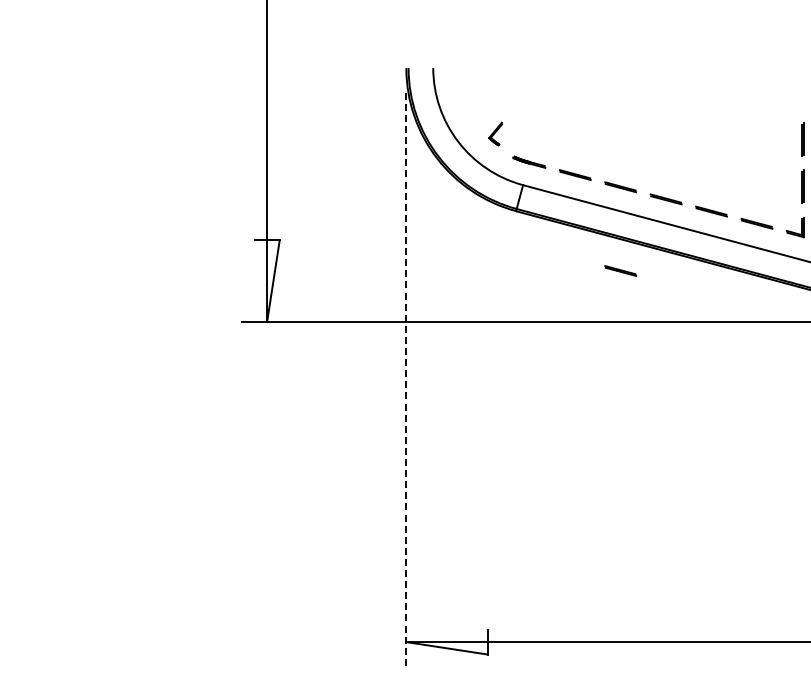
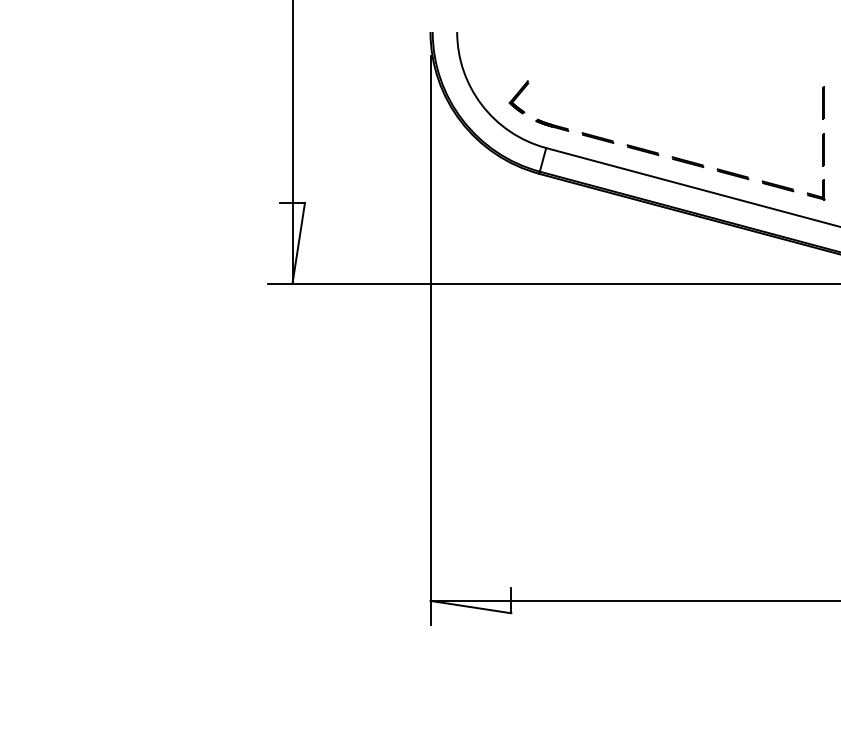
part: (495, 134) -> (518, 97), size x1.43
line: (620, 270) -> (642, 232), removed
line: (406, 380) -> (430, 341), dashed -> solid

